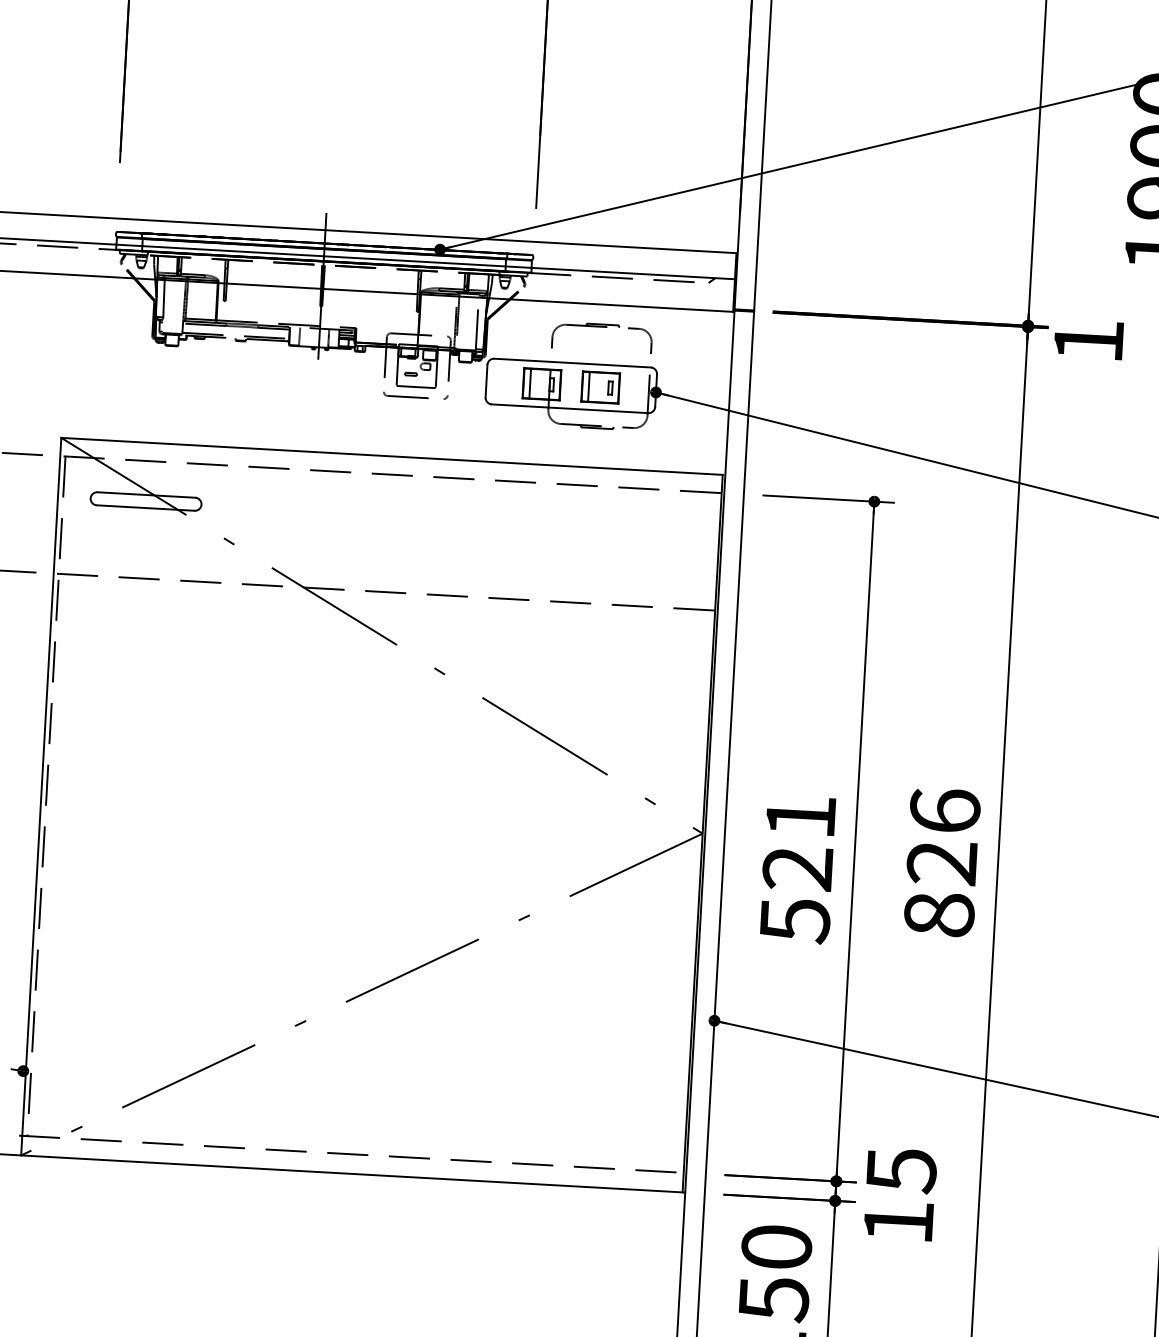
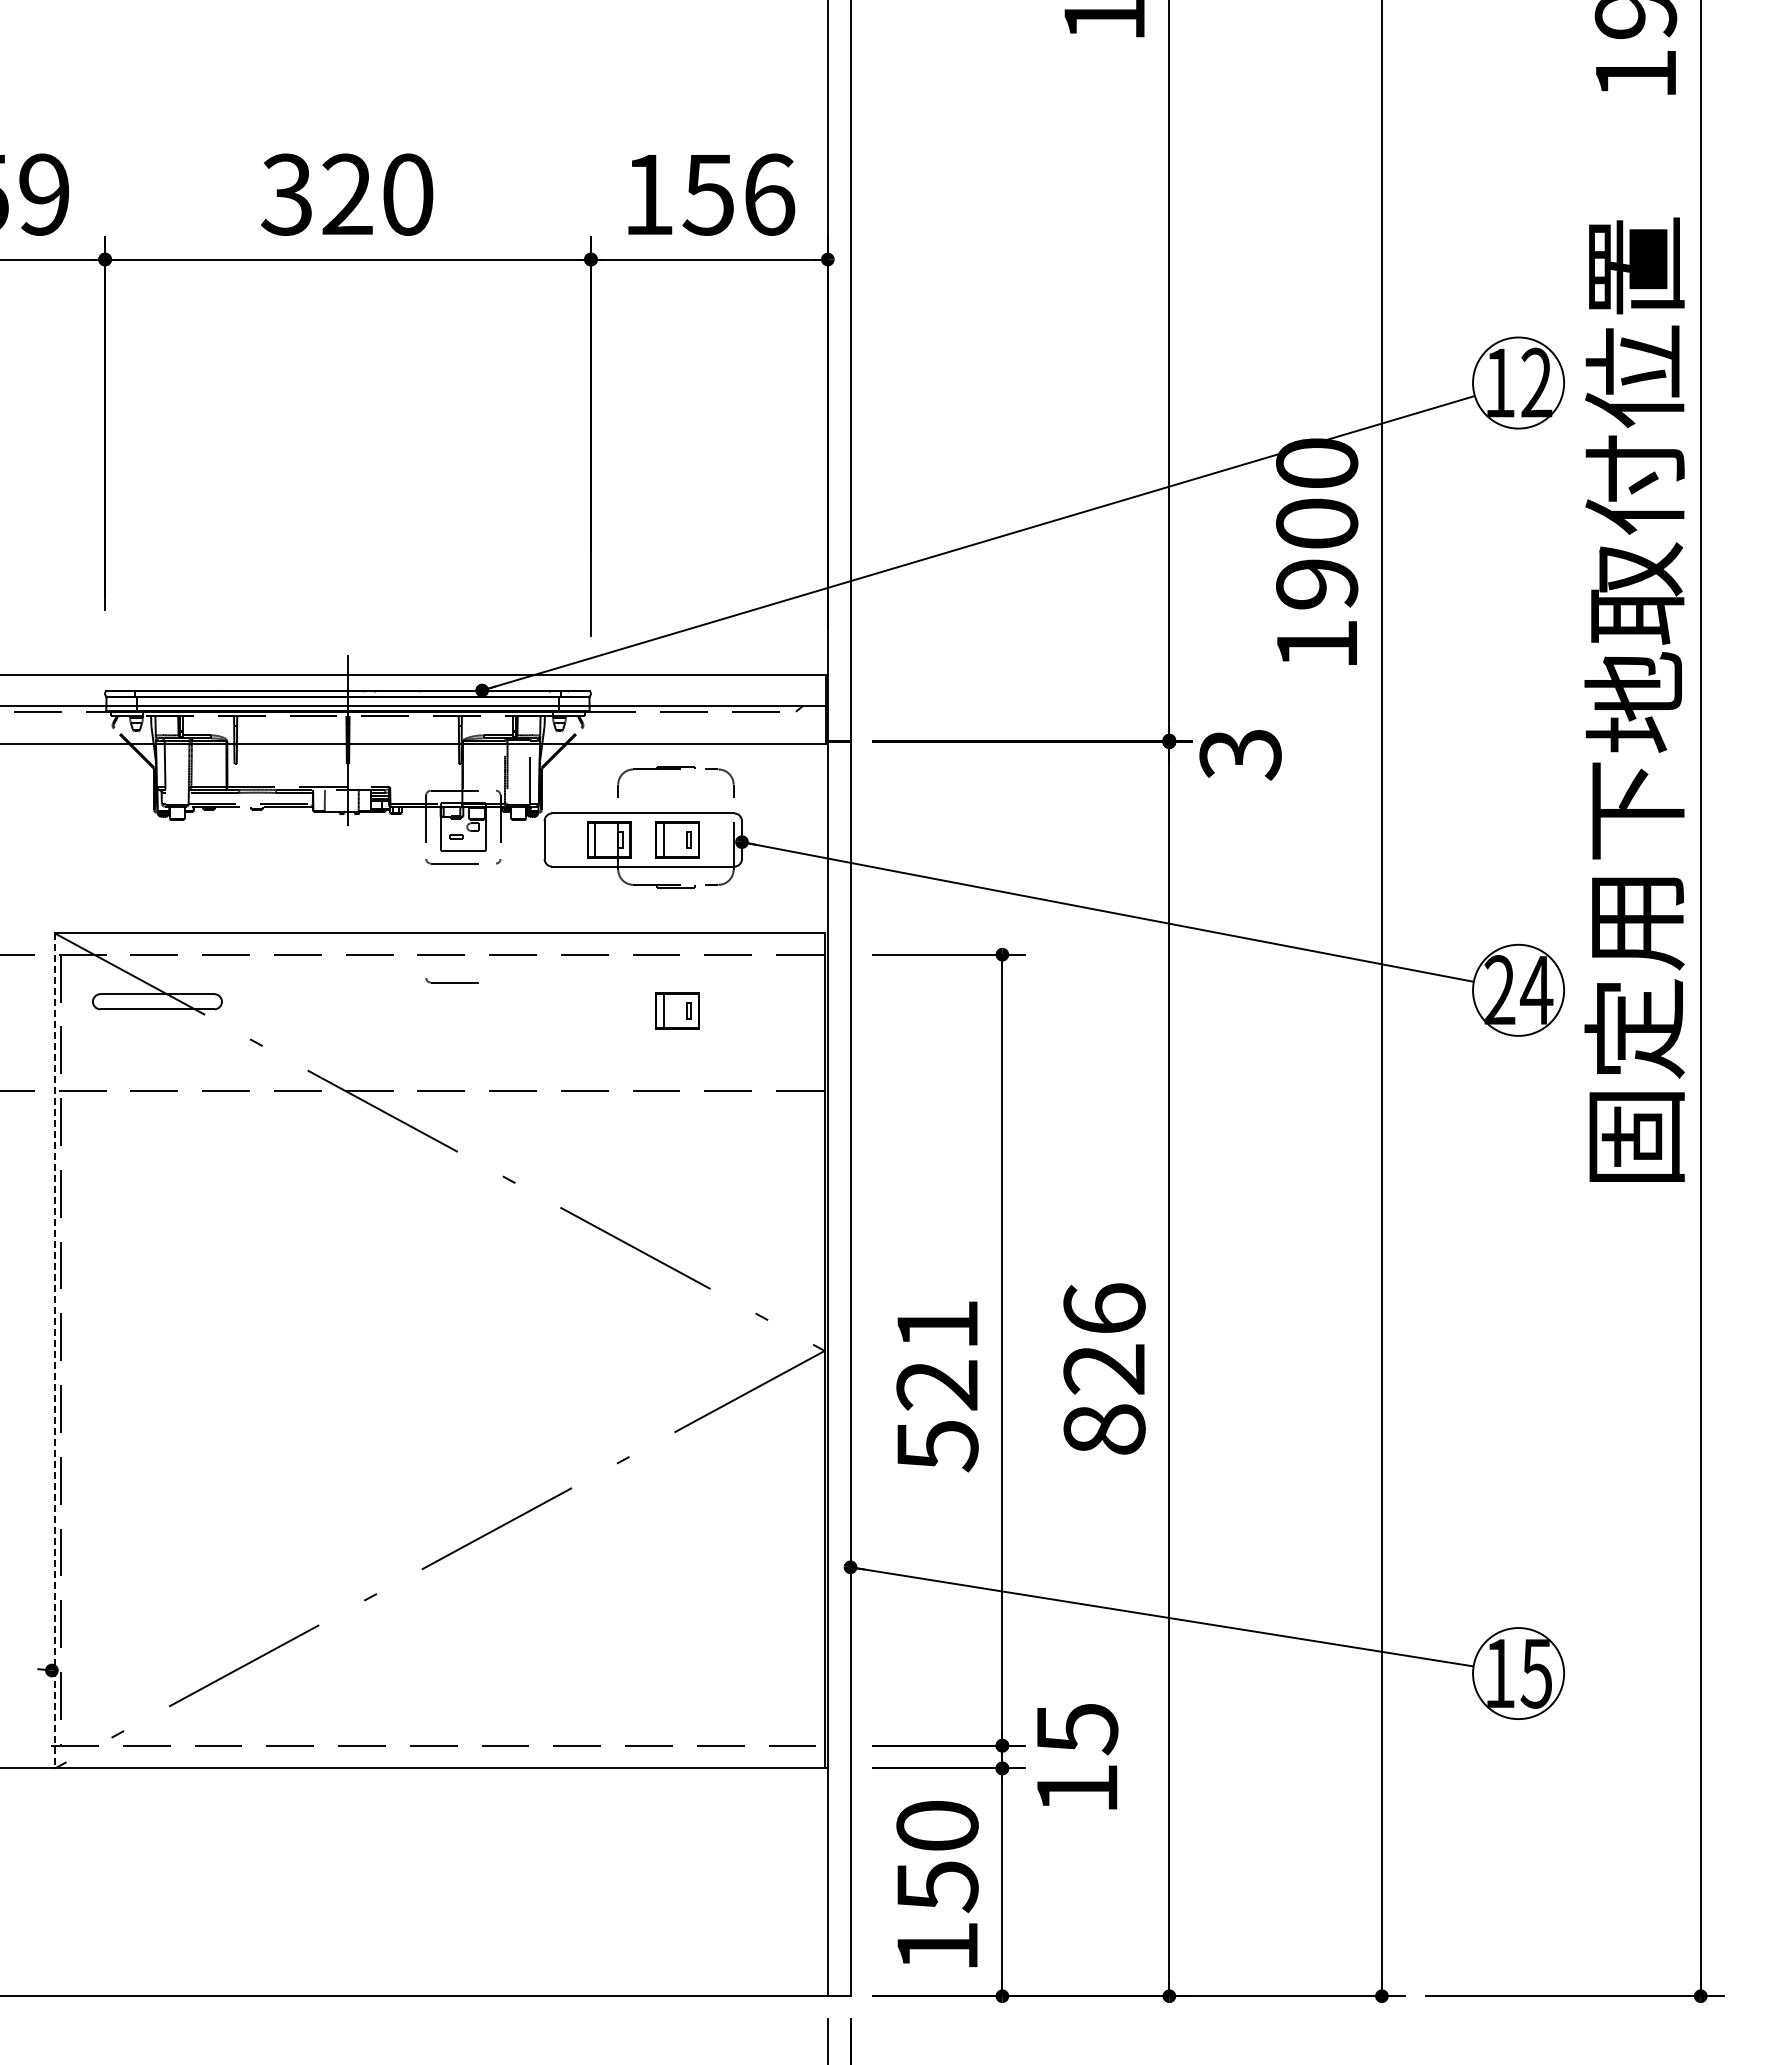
text: (1088, 341) -> (1240, 755), 1 -> 3
part: (399, 497) -> (451, 980), added
part: (592, 534) -> (677, 1010), added
line: (40, 796) -> (54, 1350), solid -> dashed

